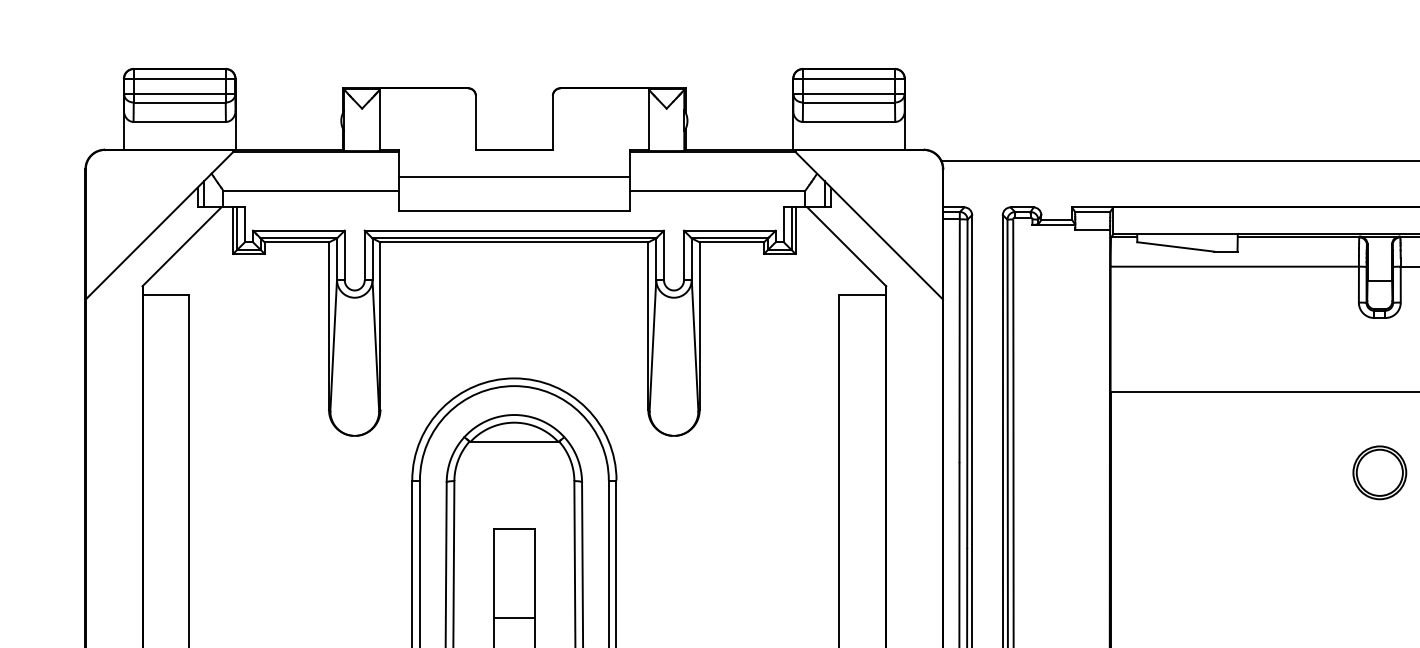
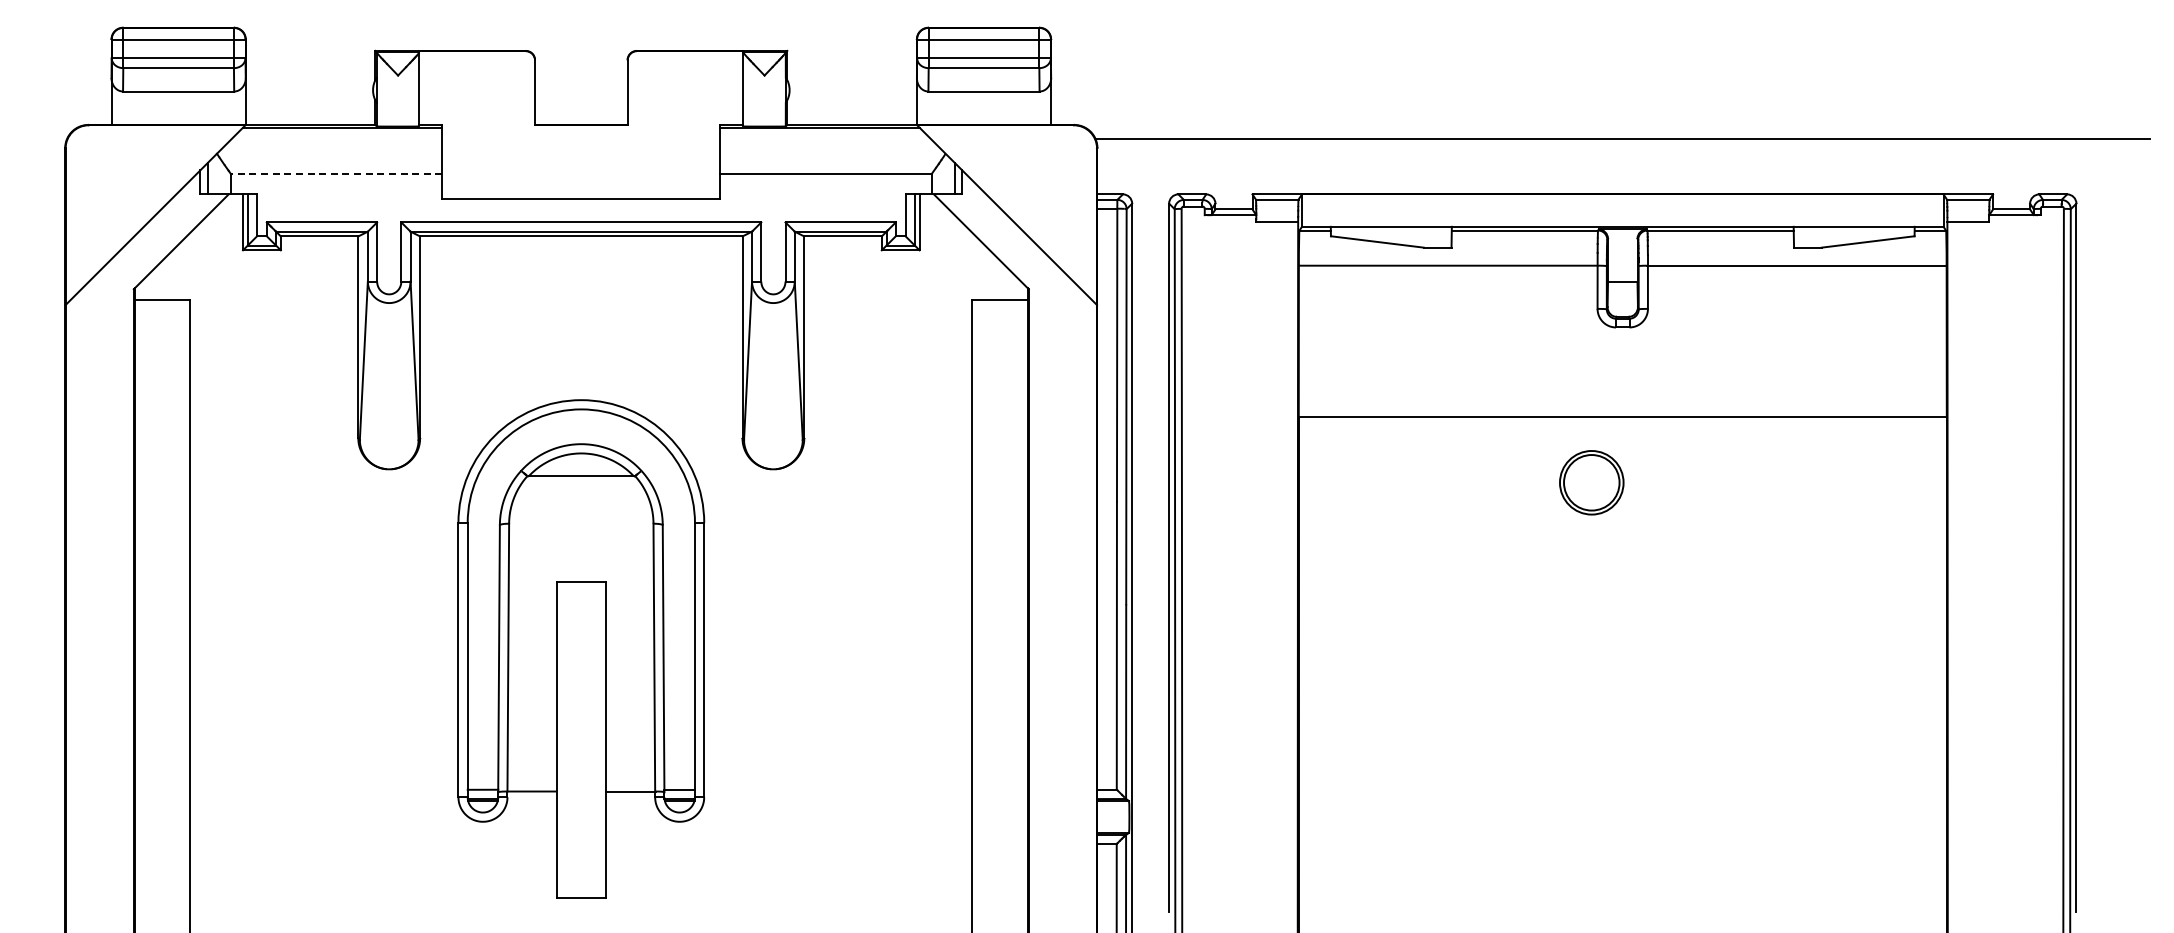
line: (514, 176) -> (581, 157), removed
line: (310, 190) -> (336, 174), solid -> dashed
part: (1379, 472) -> (1591, 482), moved
line: (514, 618) -> (581, 688), removed

